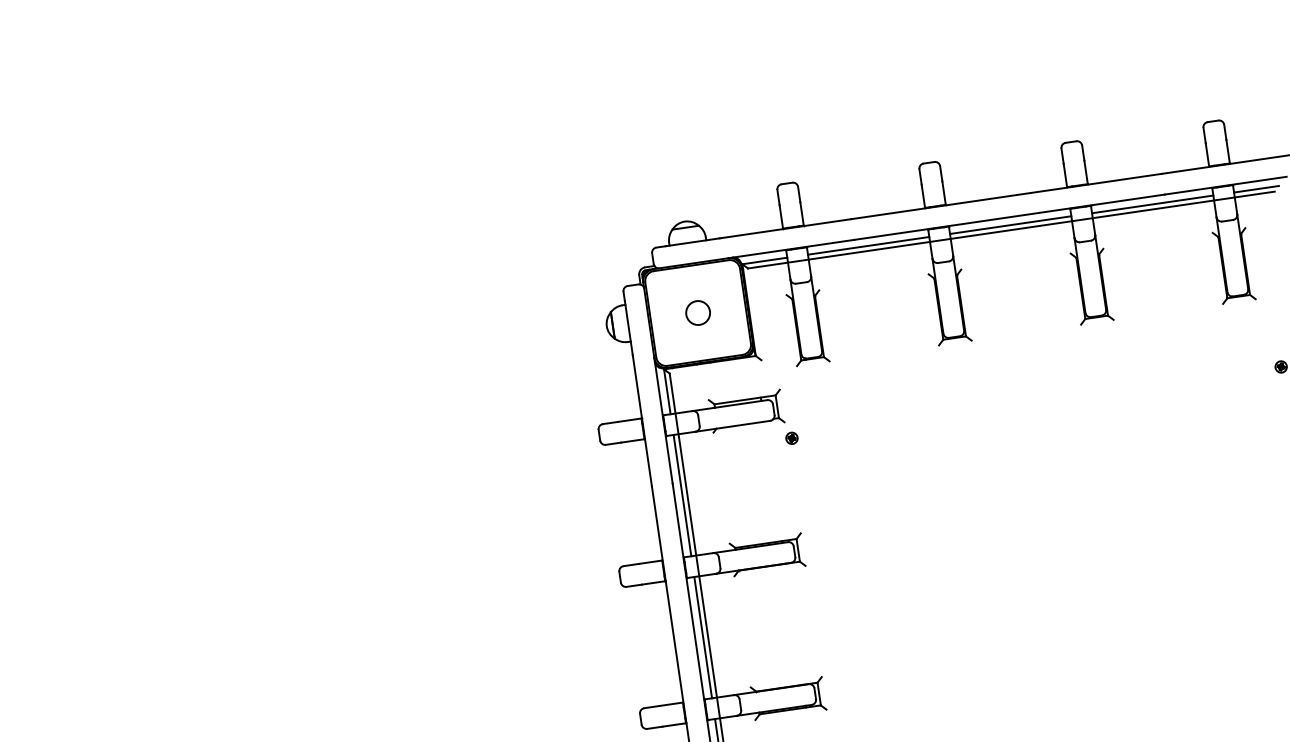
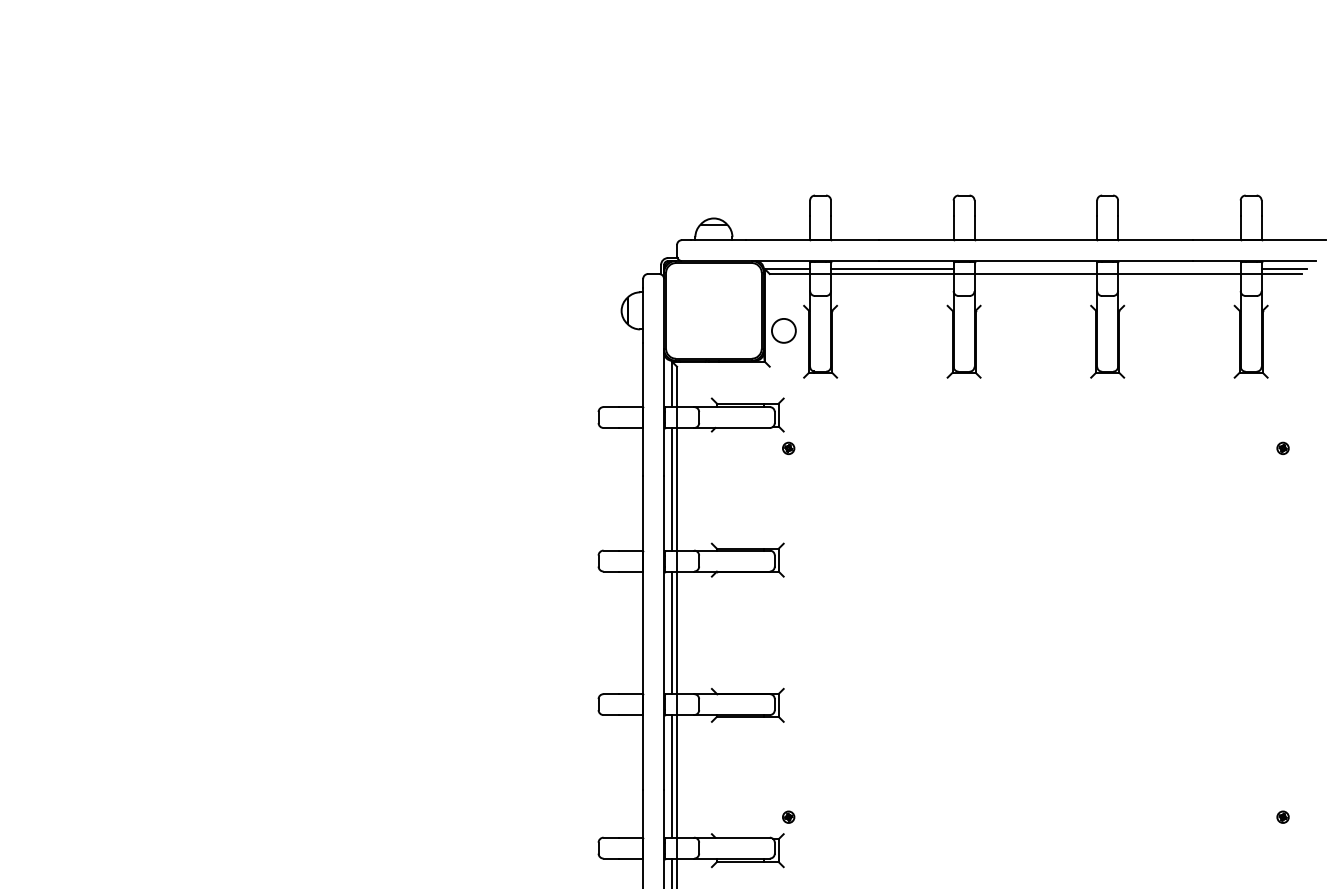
line: (1152, 204) -> (1179, 269), removed
line: (1010, 225) -> (1035, 269), removed
circle: (697, 312) -> (783, 330), moved

